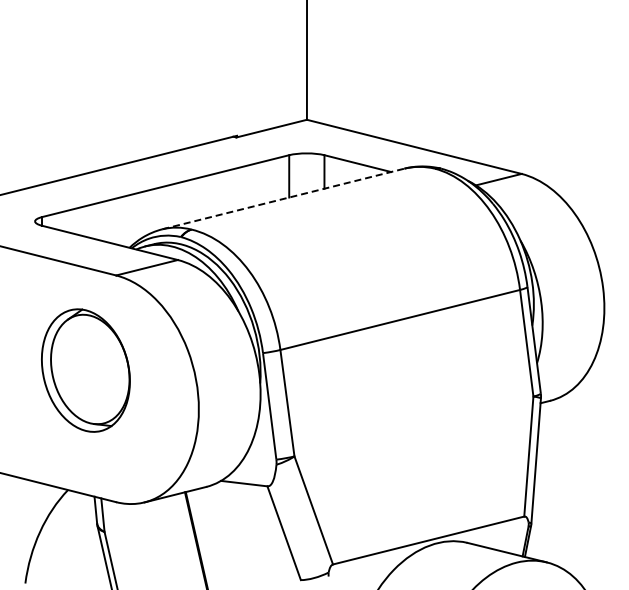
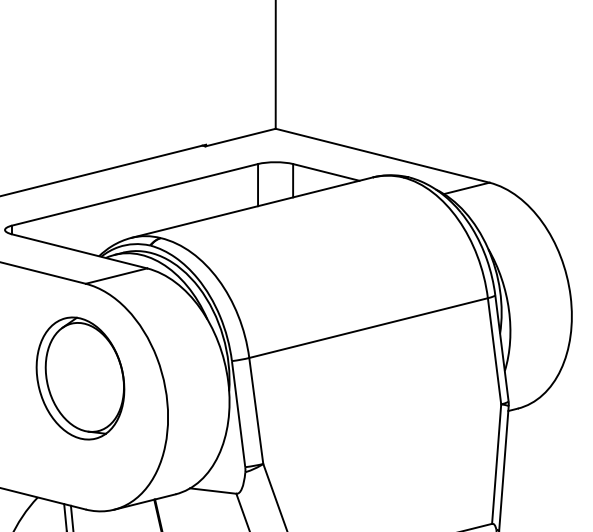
line: (283, 198) -> (252, 207), dashed -> solid
part: (85, 370) -> (80, 378), moved

